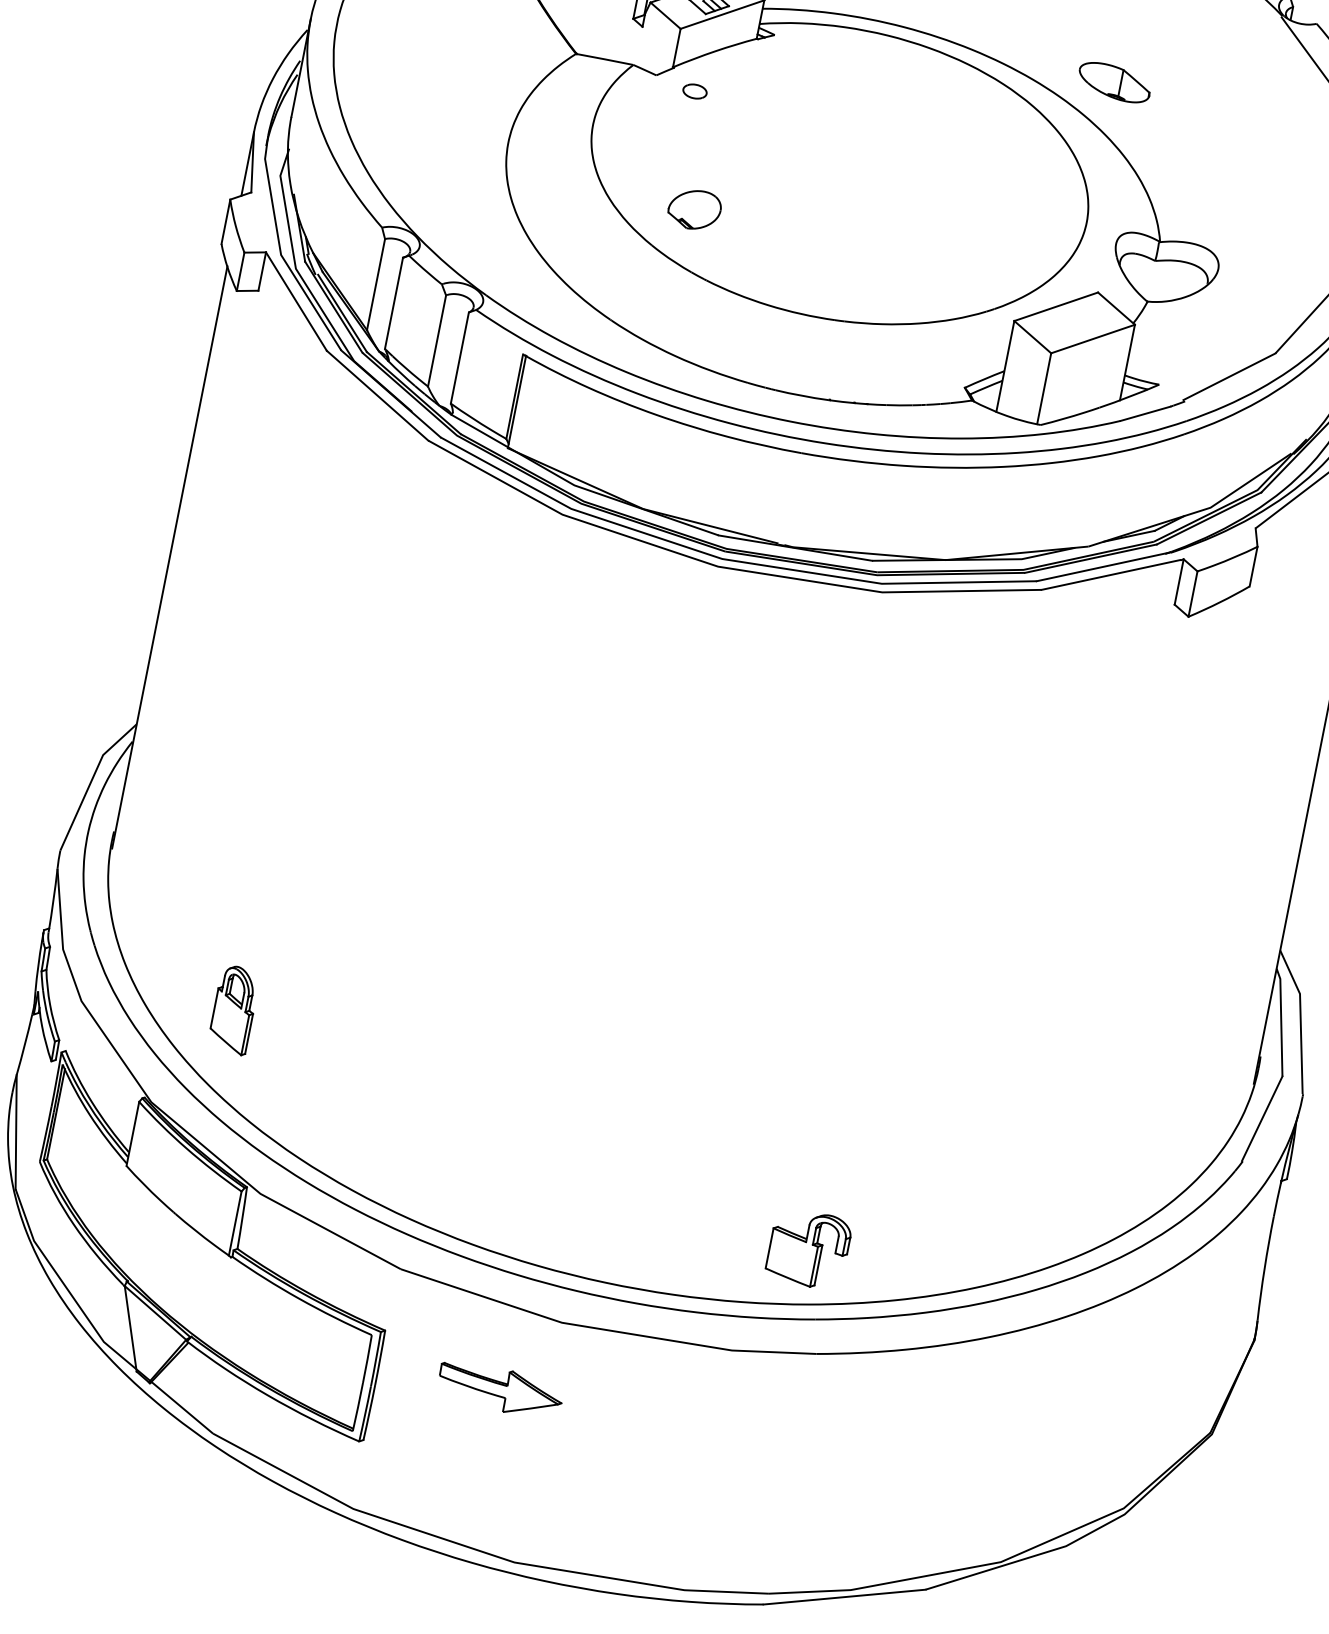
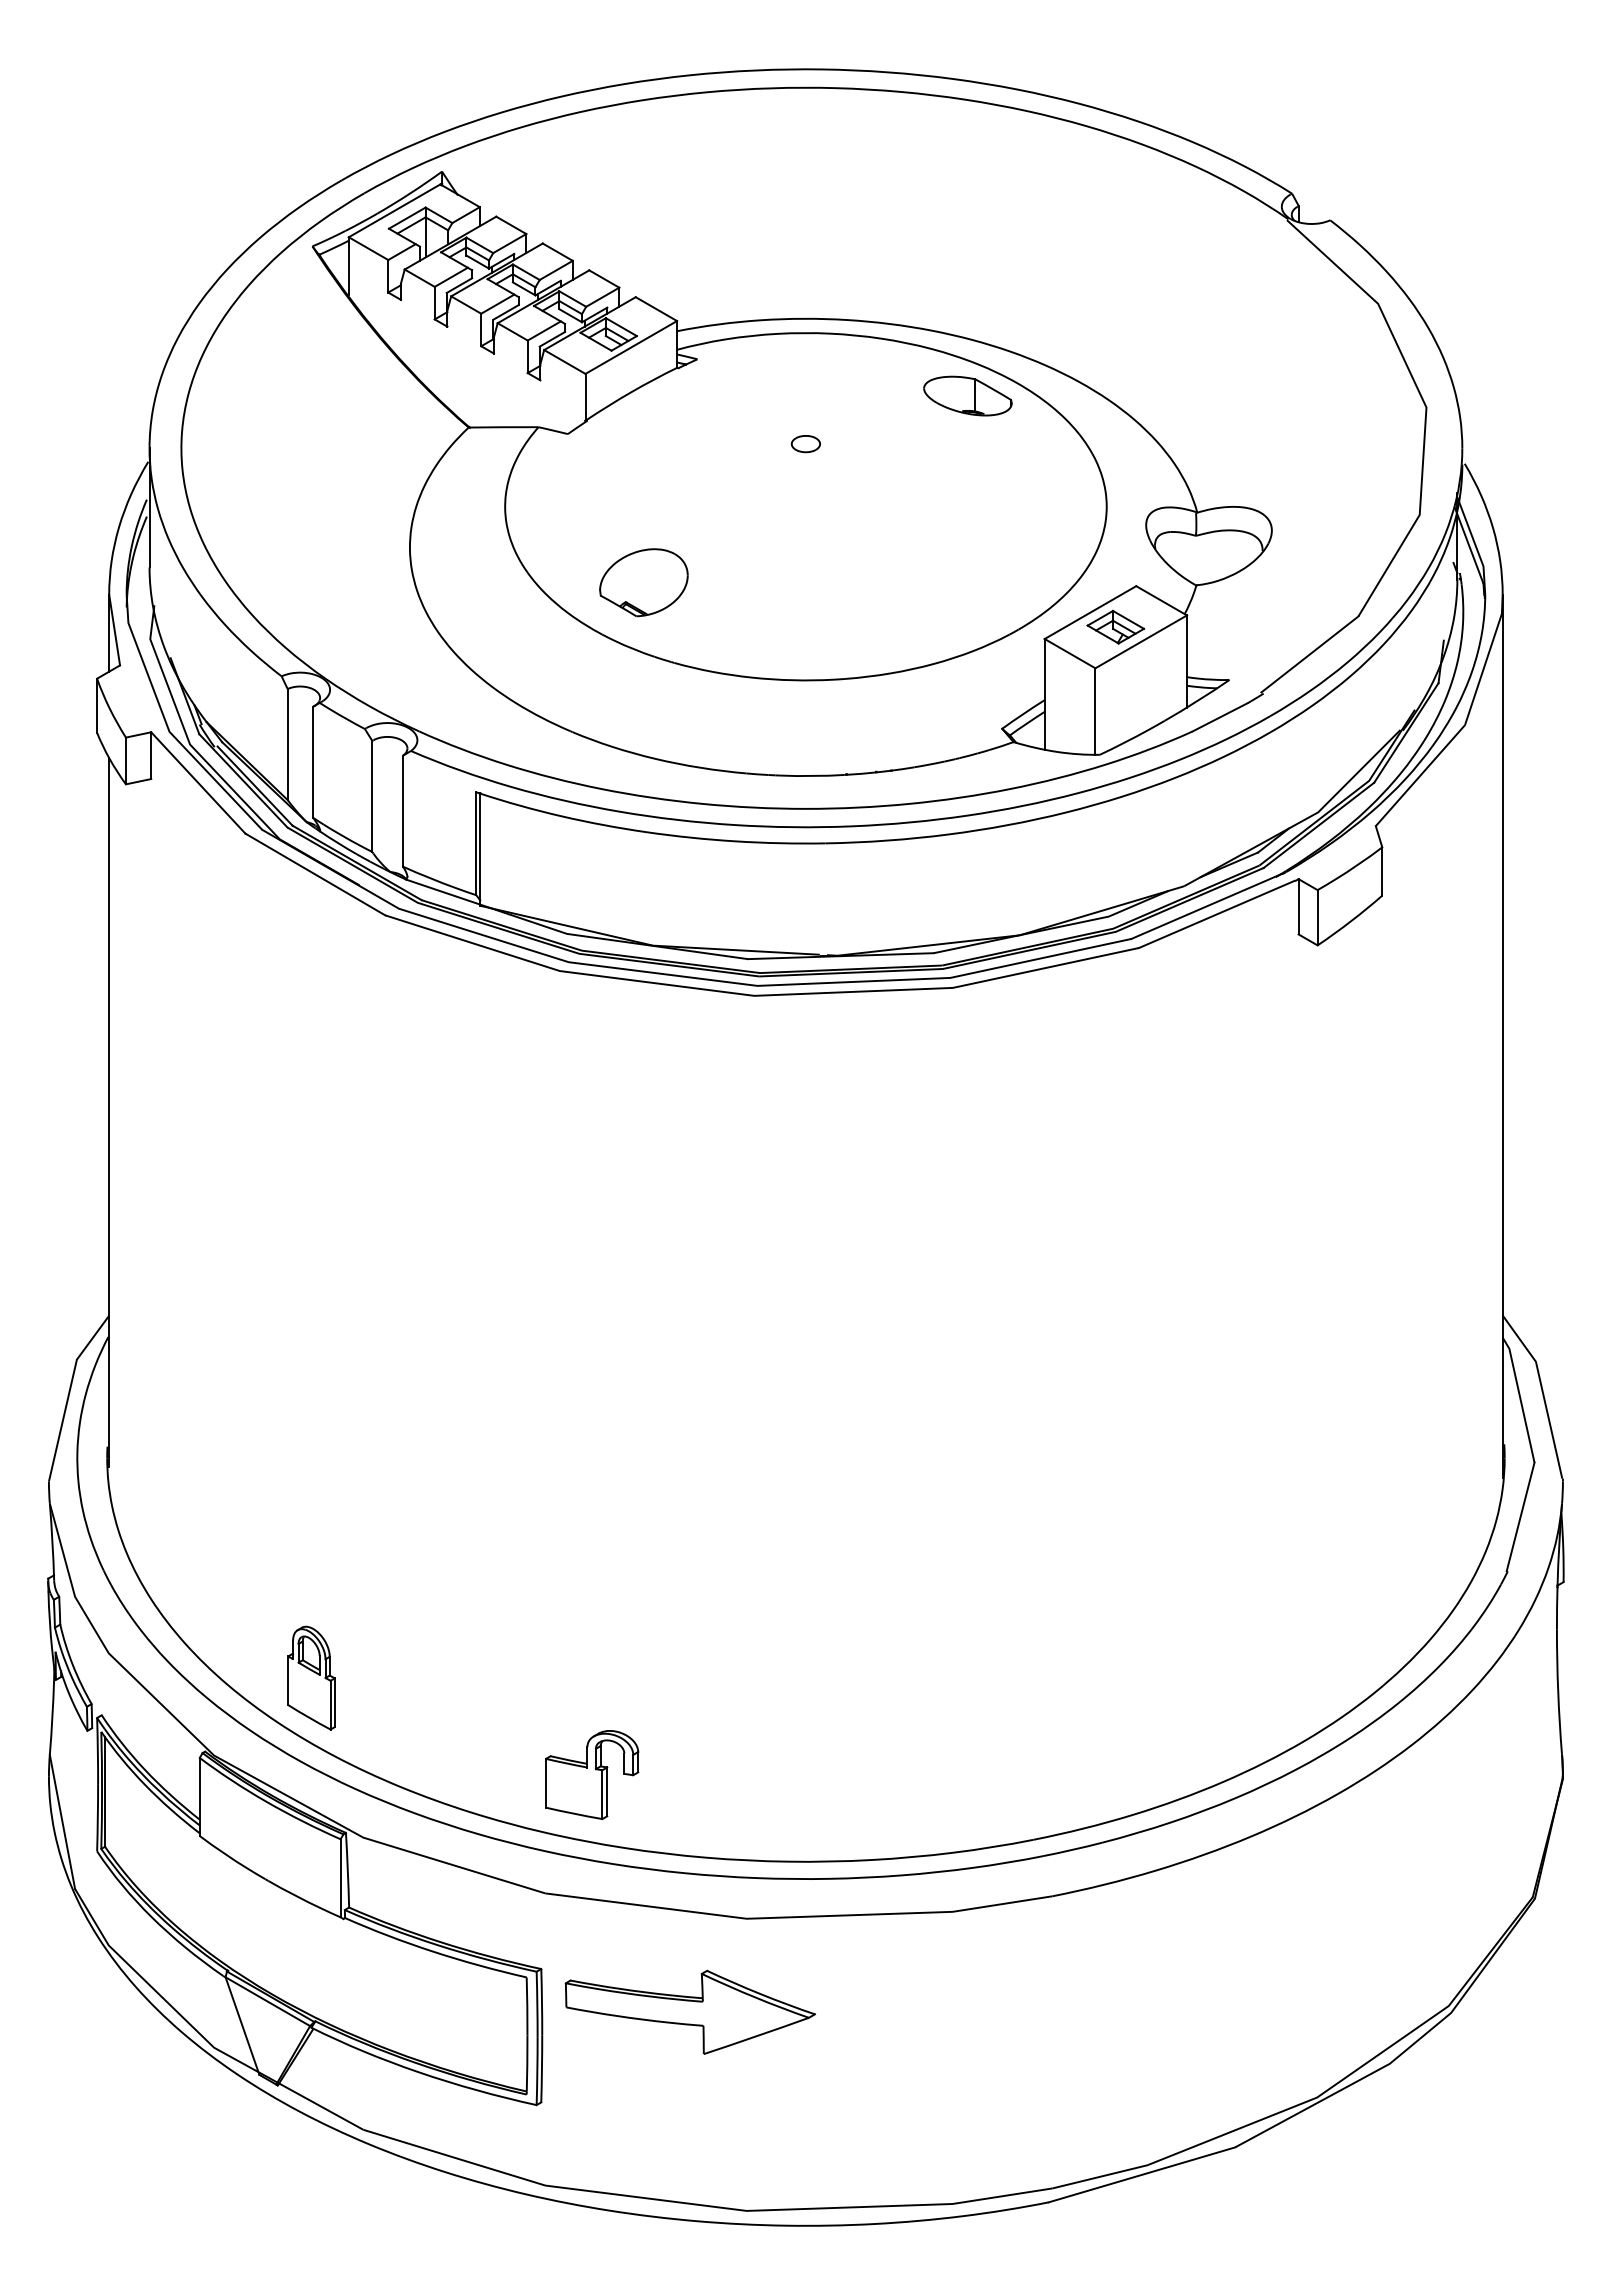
part: (1114, 82) -> (967, 395), moved
part: (694, 91) -> (805, 444), moved
part: (694, 209) -> (643, 582), size x1.43
part: (1074, 322) -> (1115, 626), added
part: (234, 1009) -> (311, 1677), moved
part: (809, 1249) -> (592, 1775), moved
part: (499, 1389) -> (689, 2011), size x1.67

